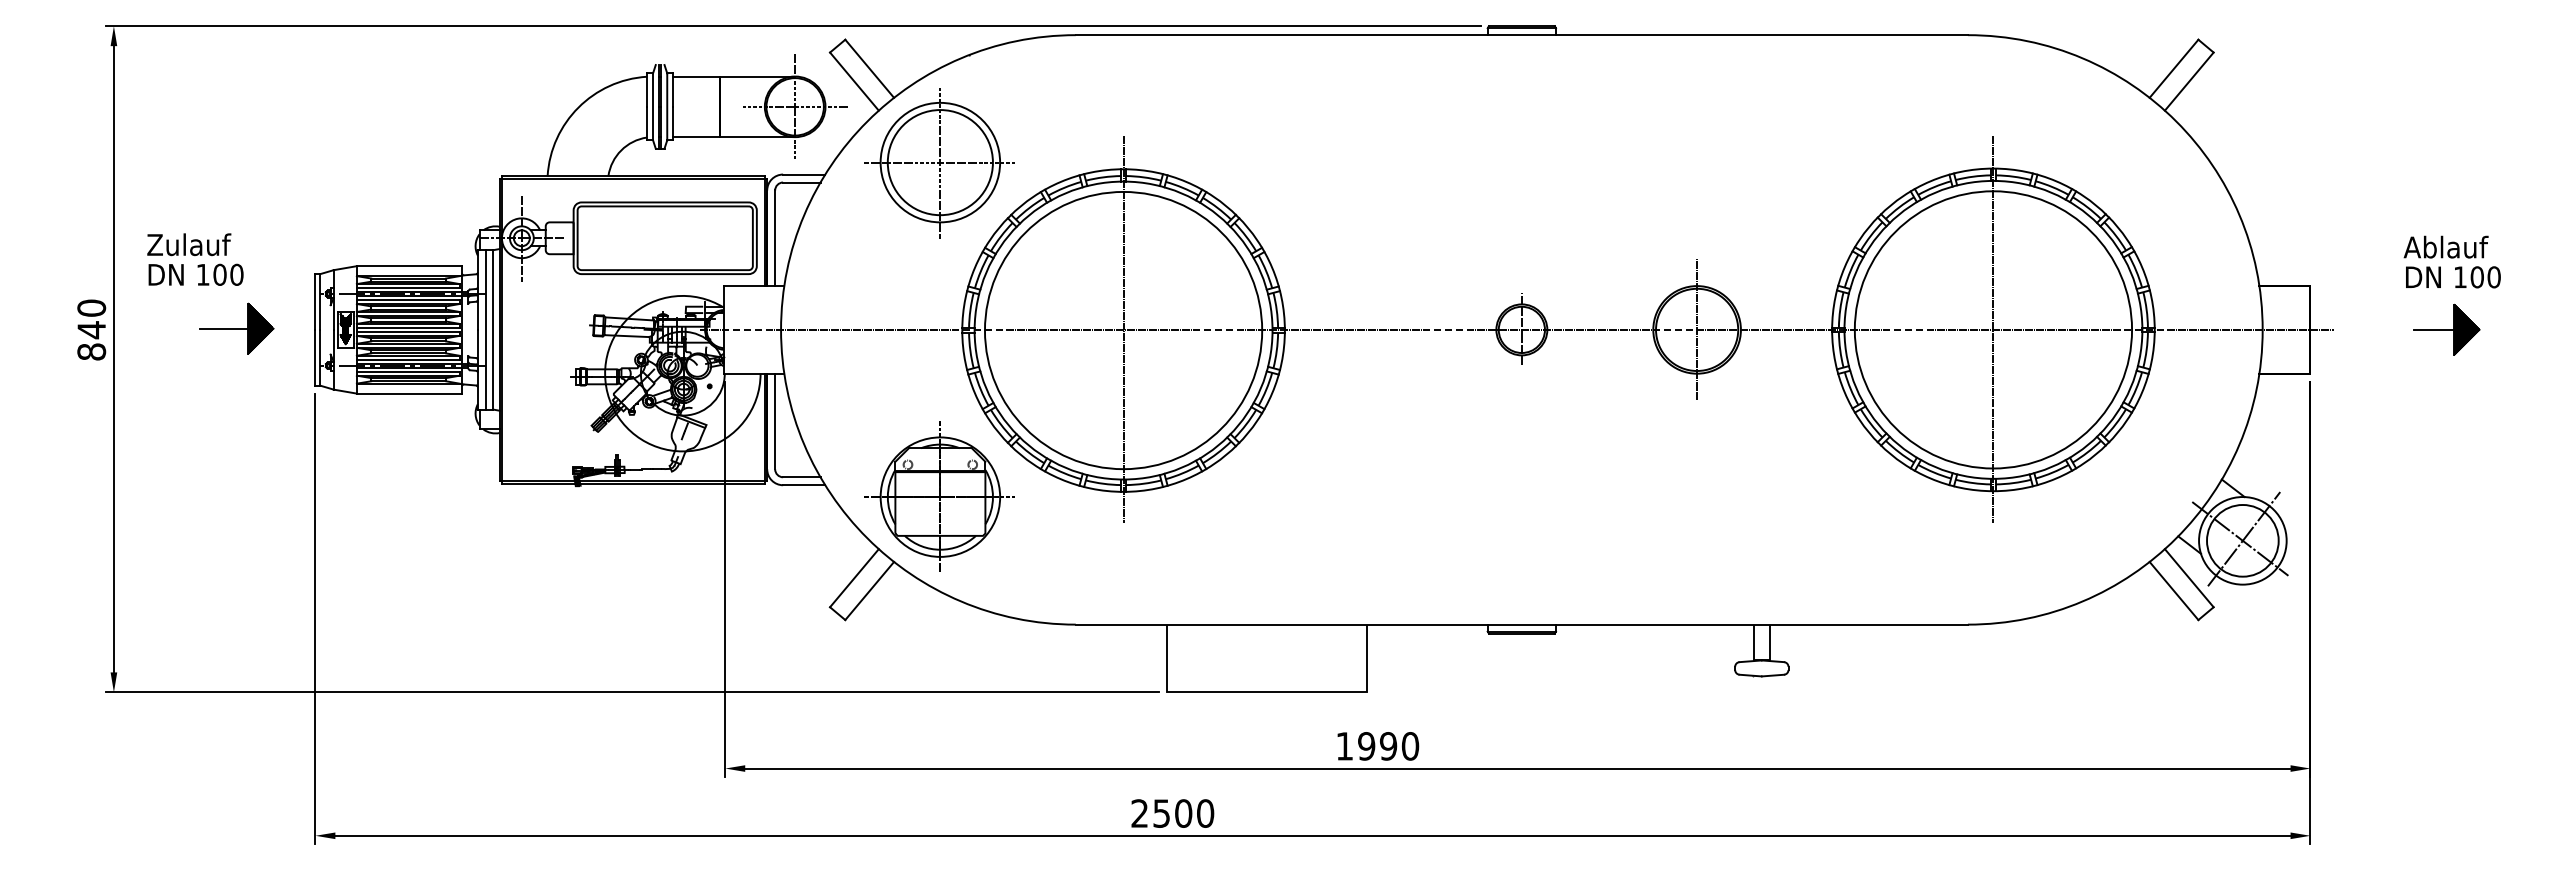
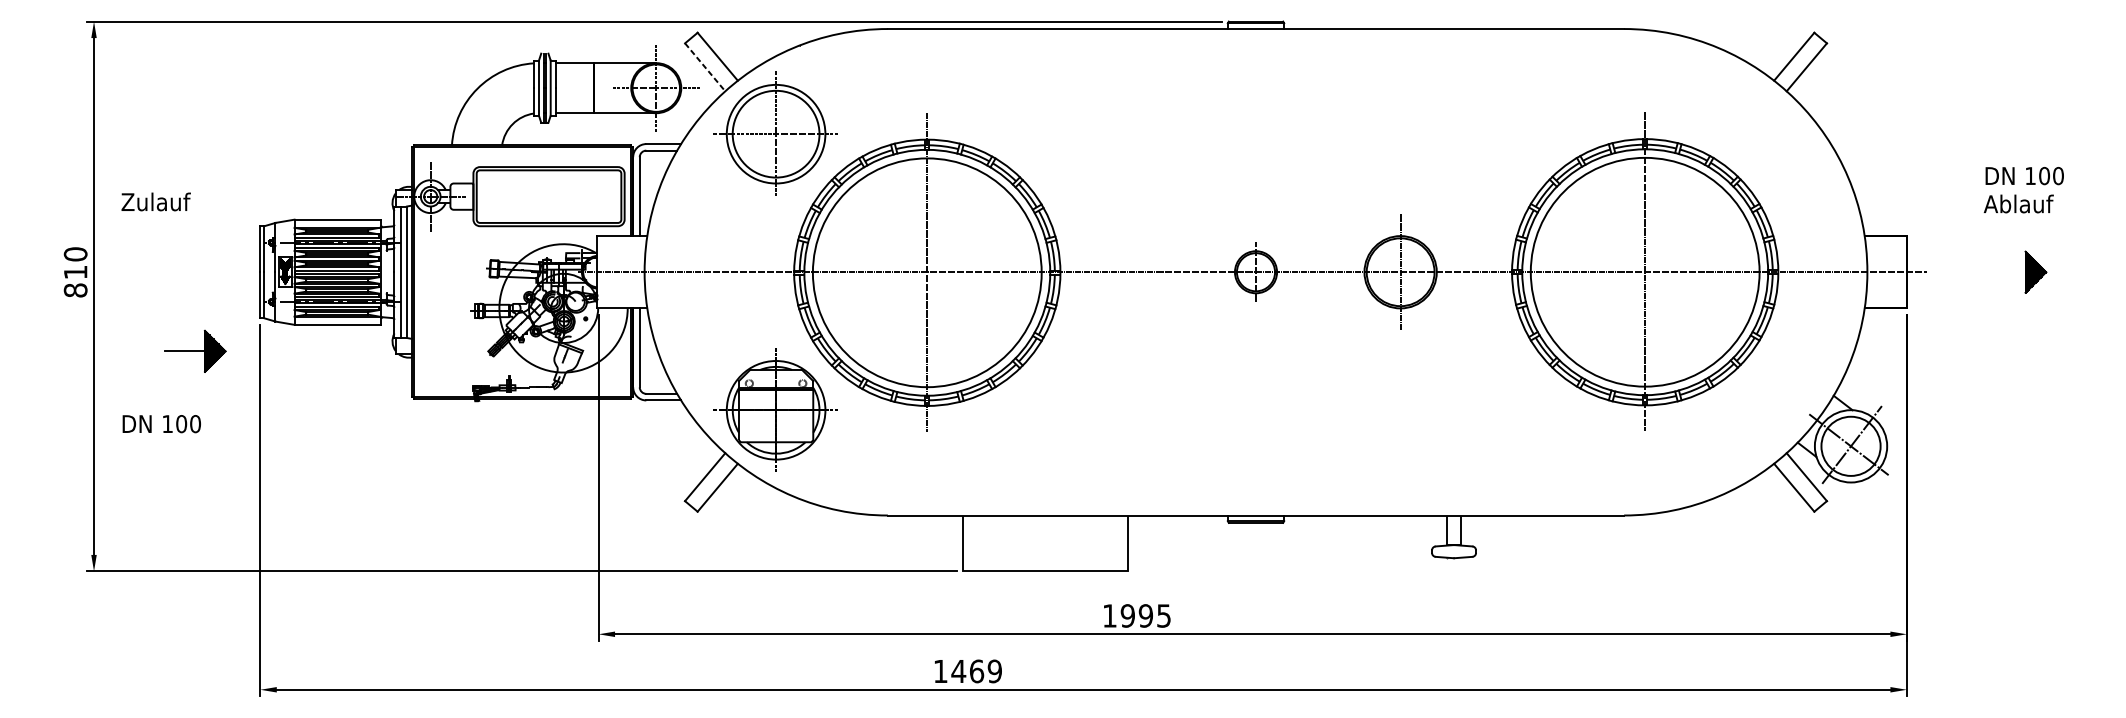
line: (854, 81) -> (705, 67), solid -> dashed
text: (195, 274) -> (161, 423), moved
text: (2453, 277) -> (2024, 176), moved
part: (236, 328) -> (195, 351), moved
line: (2434, 329) -> (2009, 271), removed
text: (91, 330) -> (75, 272), 840 -> 810
text: (1410, 746) -> (1164, 616), 1990 -> 1995
text: (1172, 813) -> (967, 671), 2500 -> 1469

